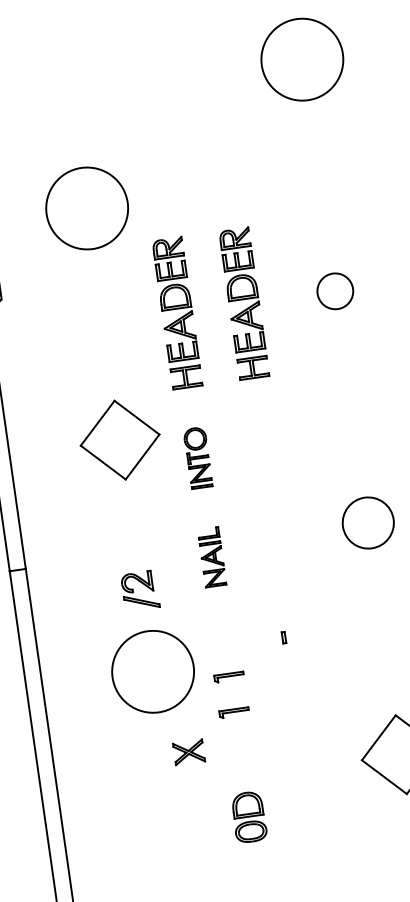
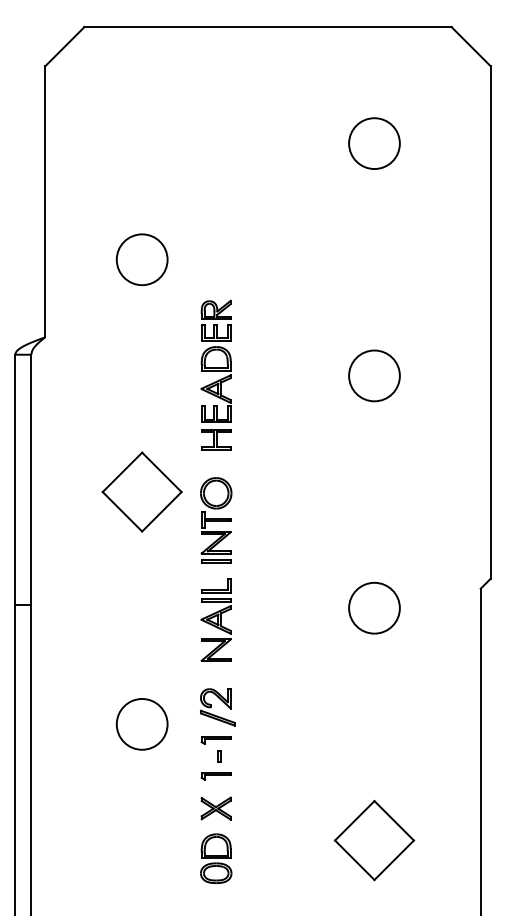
circle: (302, 59) -> (374, 143), size x0.62
circle: (86, 208) -> (141, 259), size x0.62
circle: (335, 290) -> (374, 375), size x1.43
part: (243, 302) -> (282, 374), removed
part: (198, 457) -> (216, 520), size x1.43
part: (211, 556) -> (215, 619), size x1.43
part: (139, 591) -> (217, 707), moved
part: (283, 638) -> (219, 756), moved
circle: (152, 671) -> (141, 723), size x0.62
part: (188, 752) -> (215, 808), moved
part: (249, 816) -> (216, 858), moved

